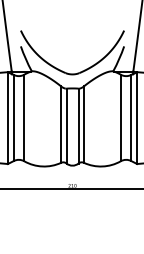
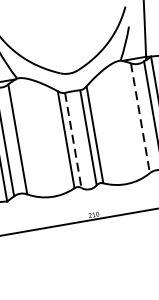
line: (120, 118) -> (140, 118), solid -> dashed
line: (66, 126) -> (73, 140), solid -> dashed

